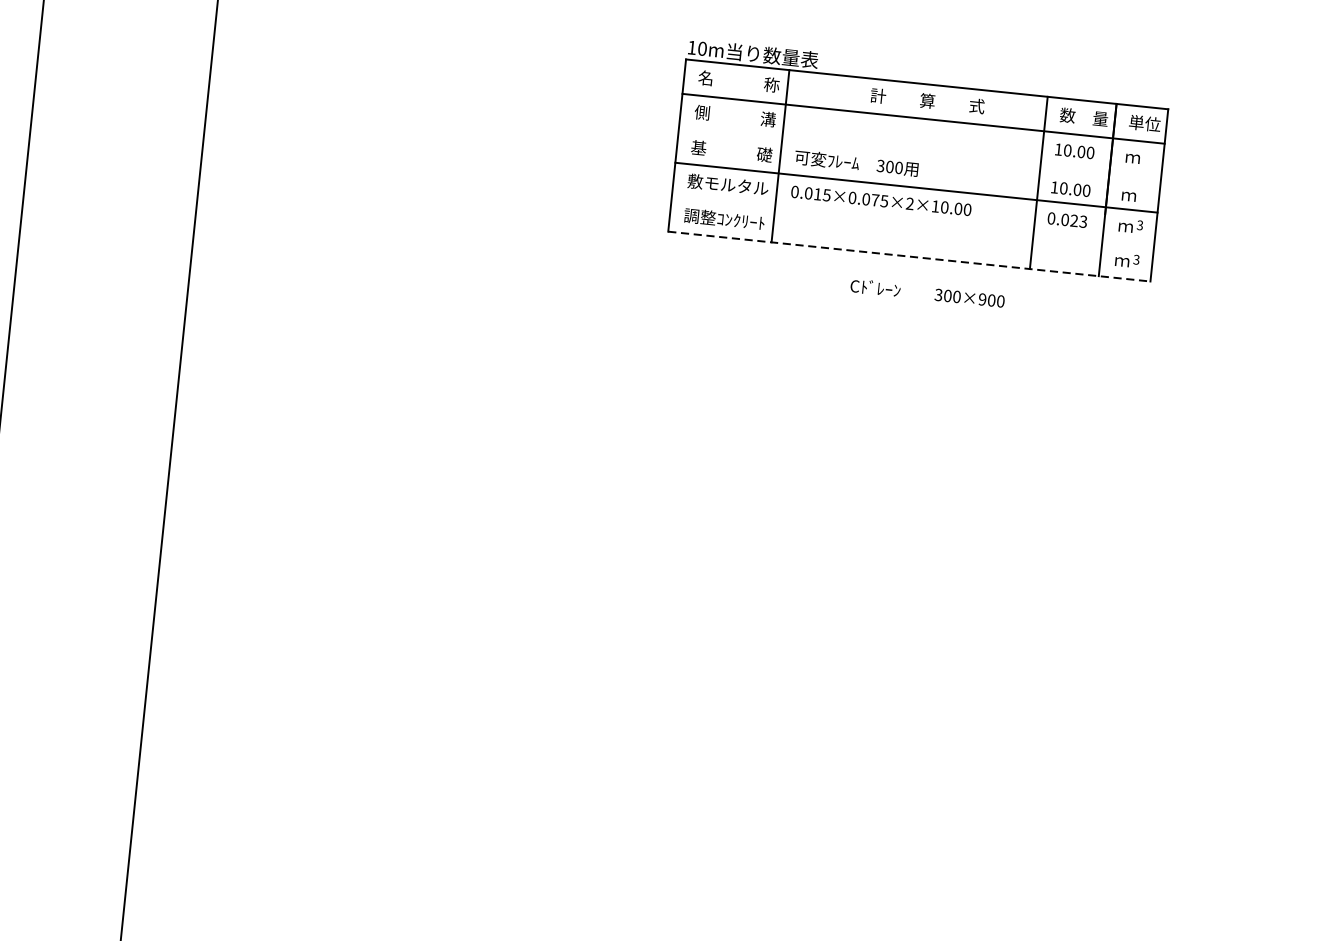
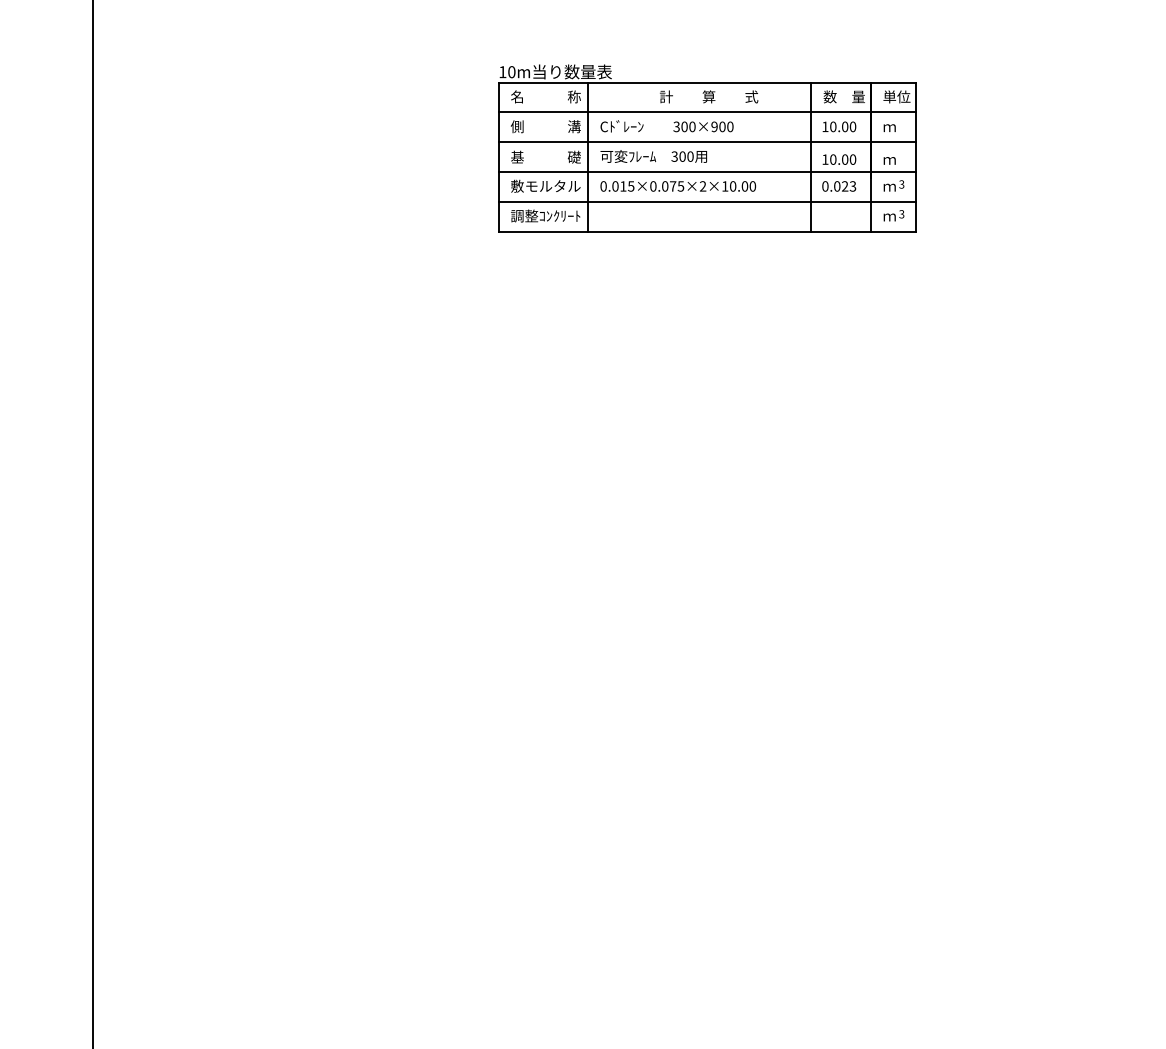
line: (919, 153) -> (706, 142), added
line: (912, 221) -> (706, 201), added
line: (909, 256) -> (707, 231), dashed -> solid
text: (926, 293) -> (666, 126), moved

